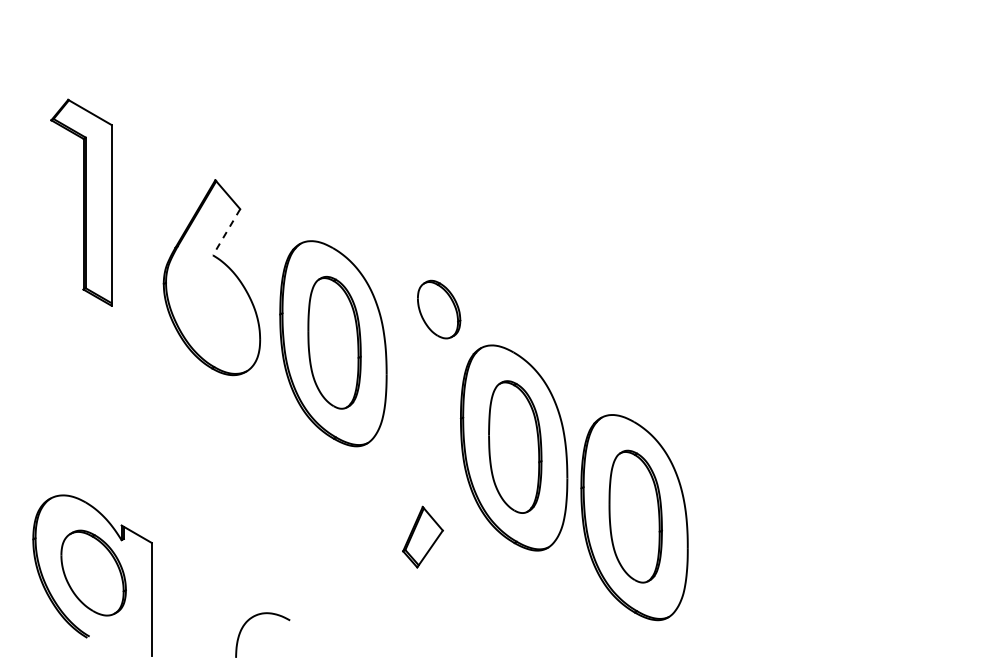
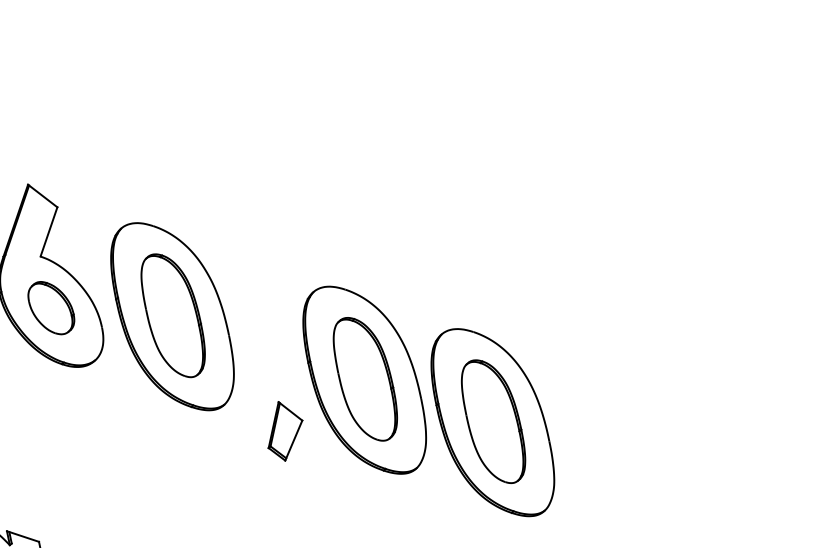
line: (226, 232) -> (48, 232), dashed -> solid
part: (439, 309) -> (51, 307), moved
part: (422, 536) -> (284, 430), moved

